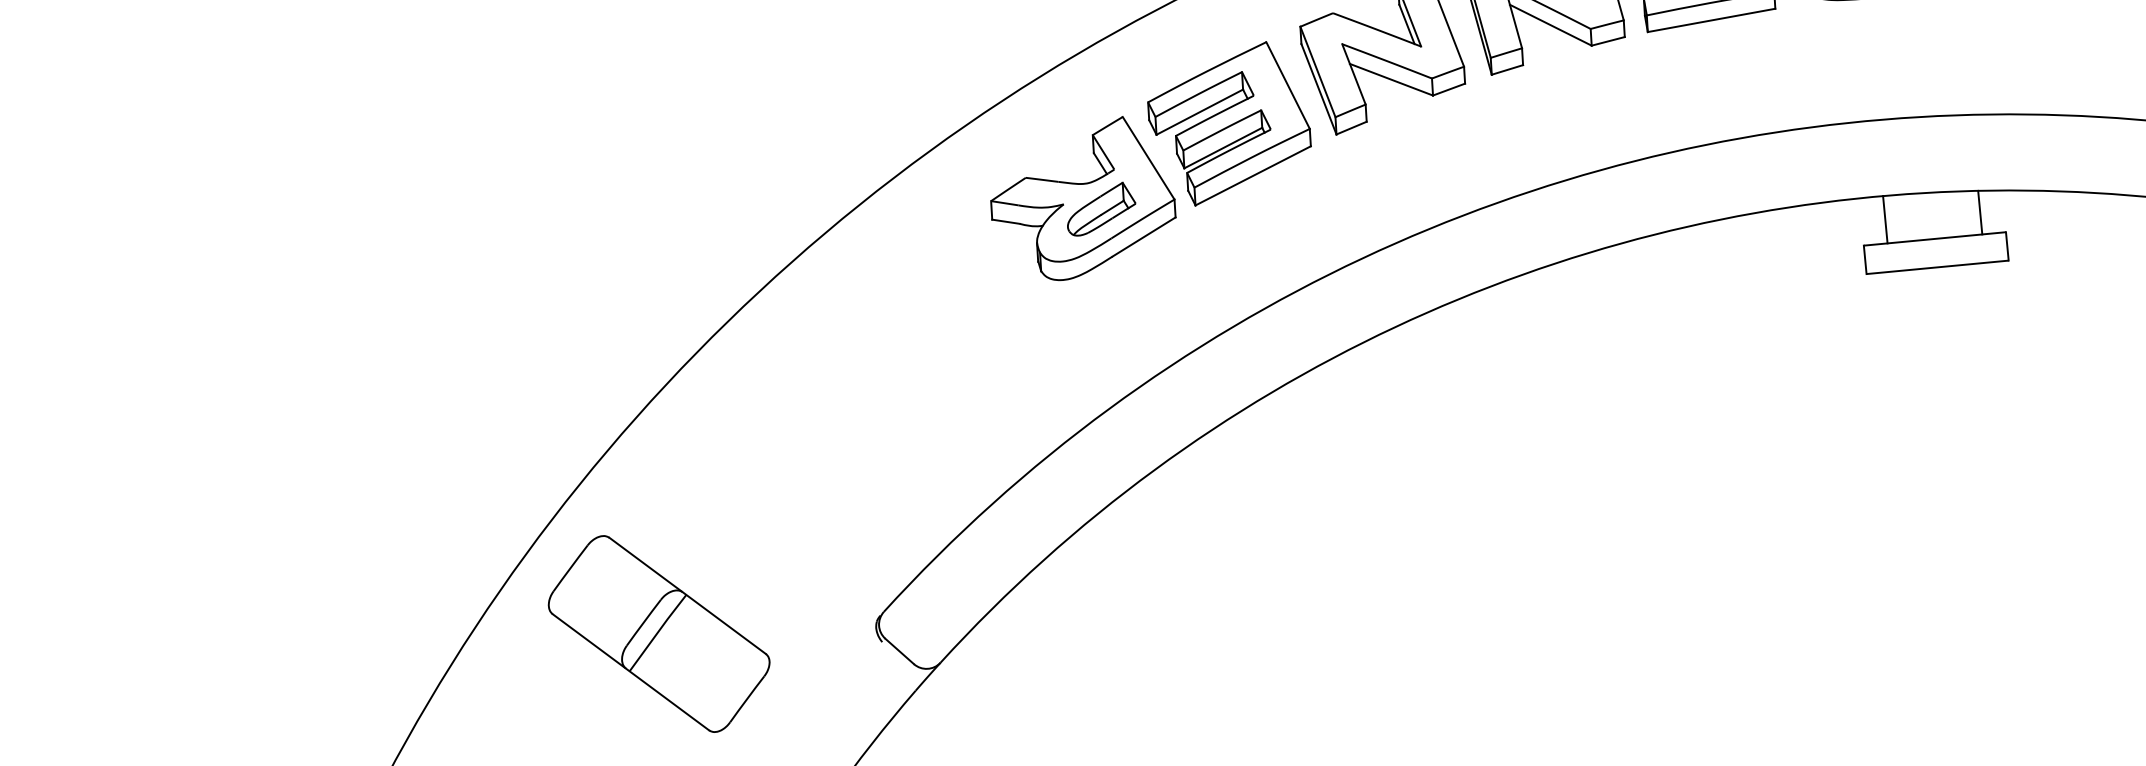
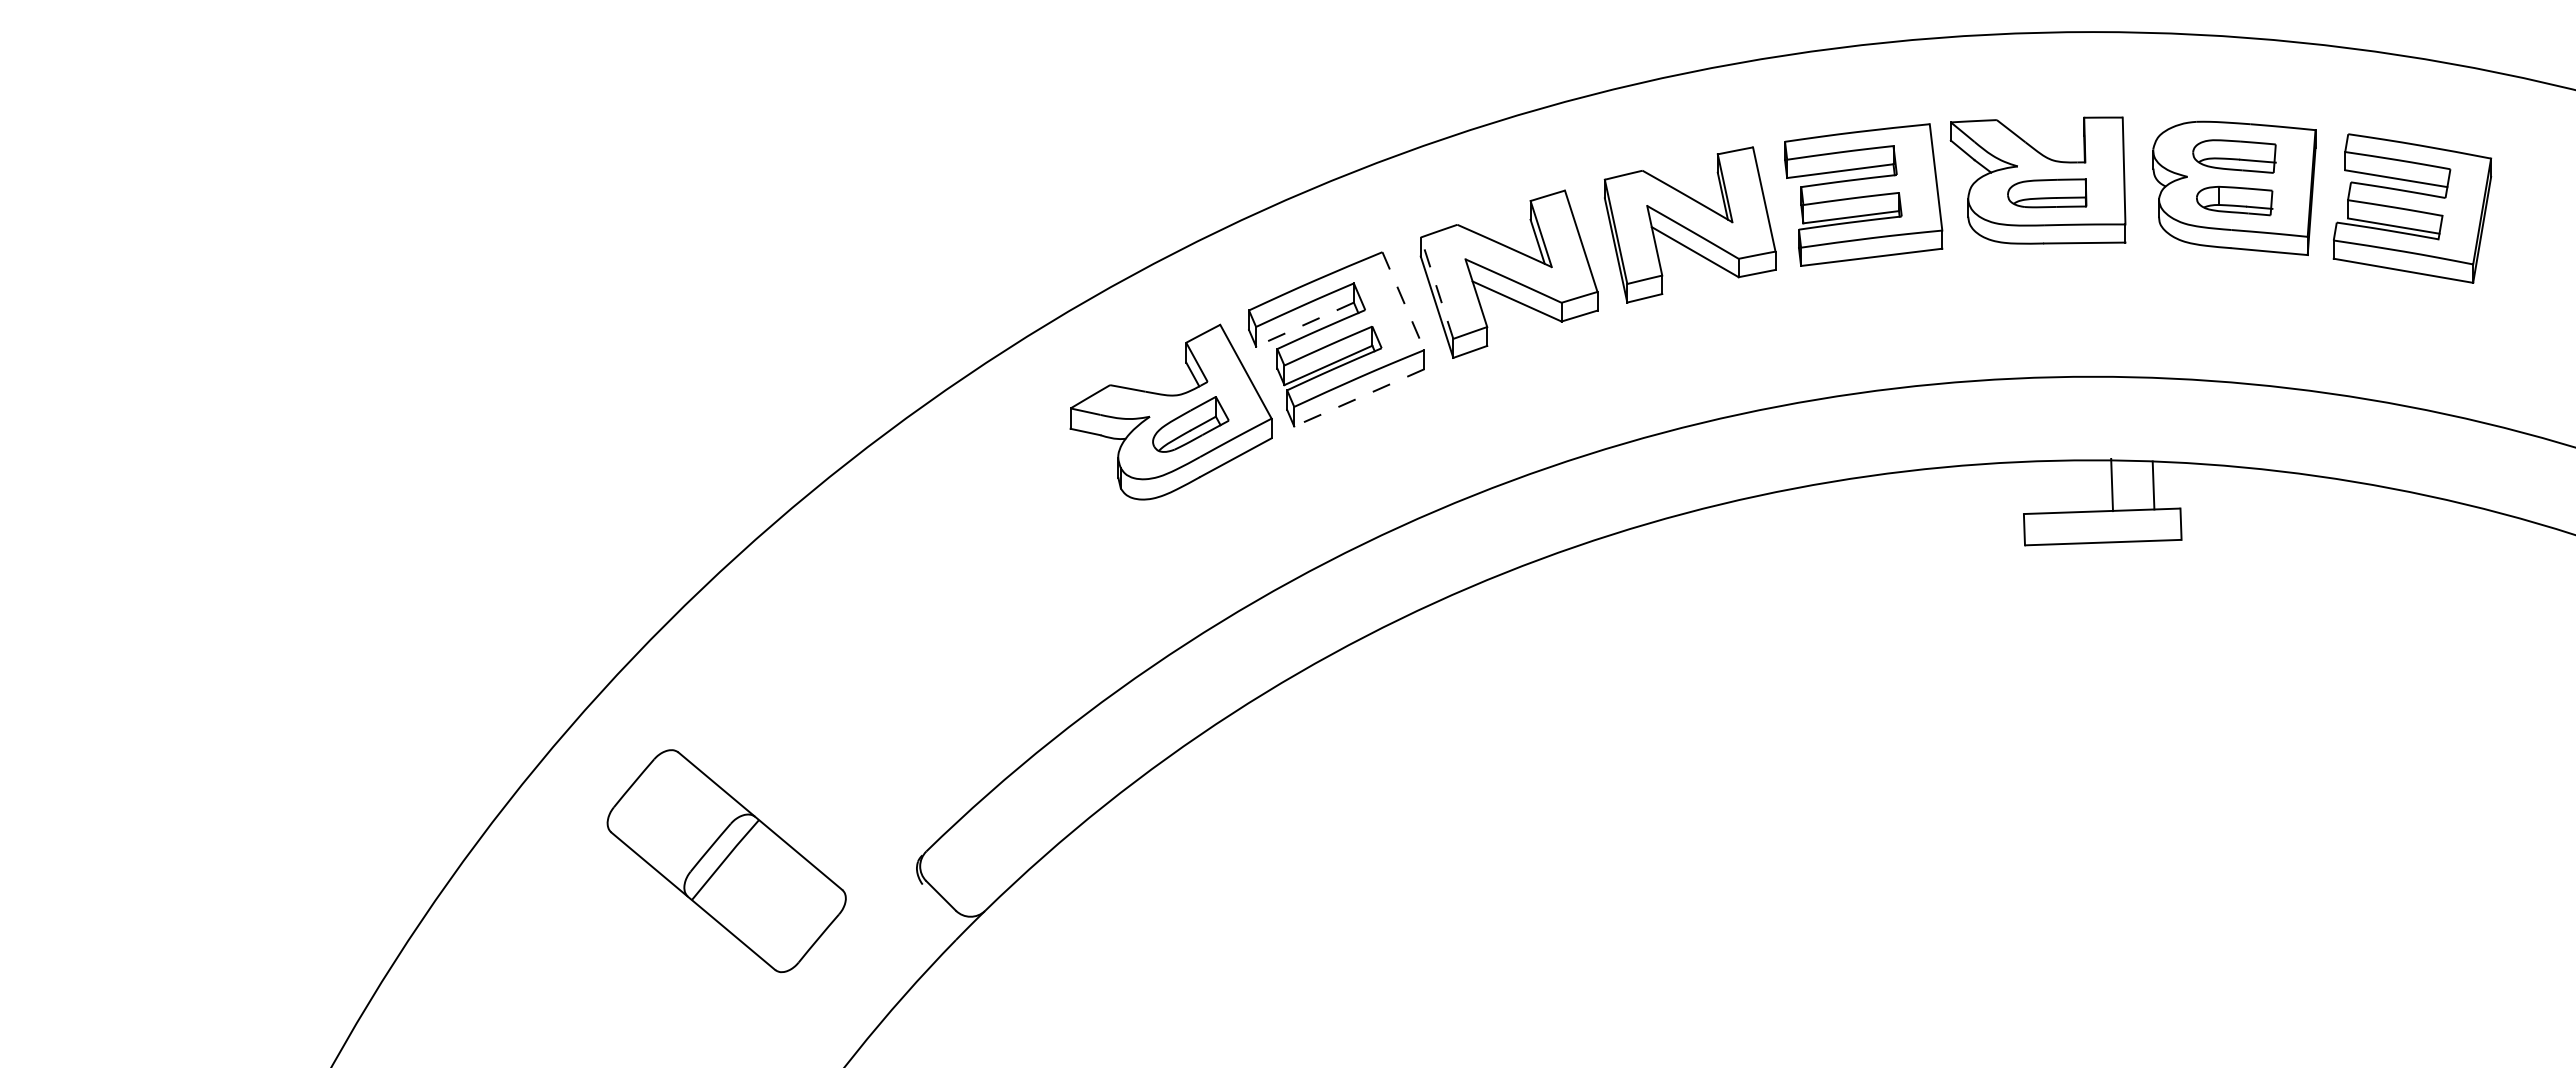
line: (1317, 71) -> (1436, 287), solid -> dashed
line: (1288, 85) -> (1403, 301), solid -> dashed
line: (1200, 112) -> (1305, 324), solid -> dashed
line: (1252, 176) -> (1358, 398), solid -> dashed
line: (1885, 219) -> (2112, 484), moved
part: (659, 634) -> (726, 861), moved

